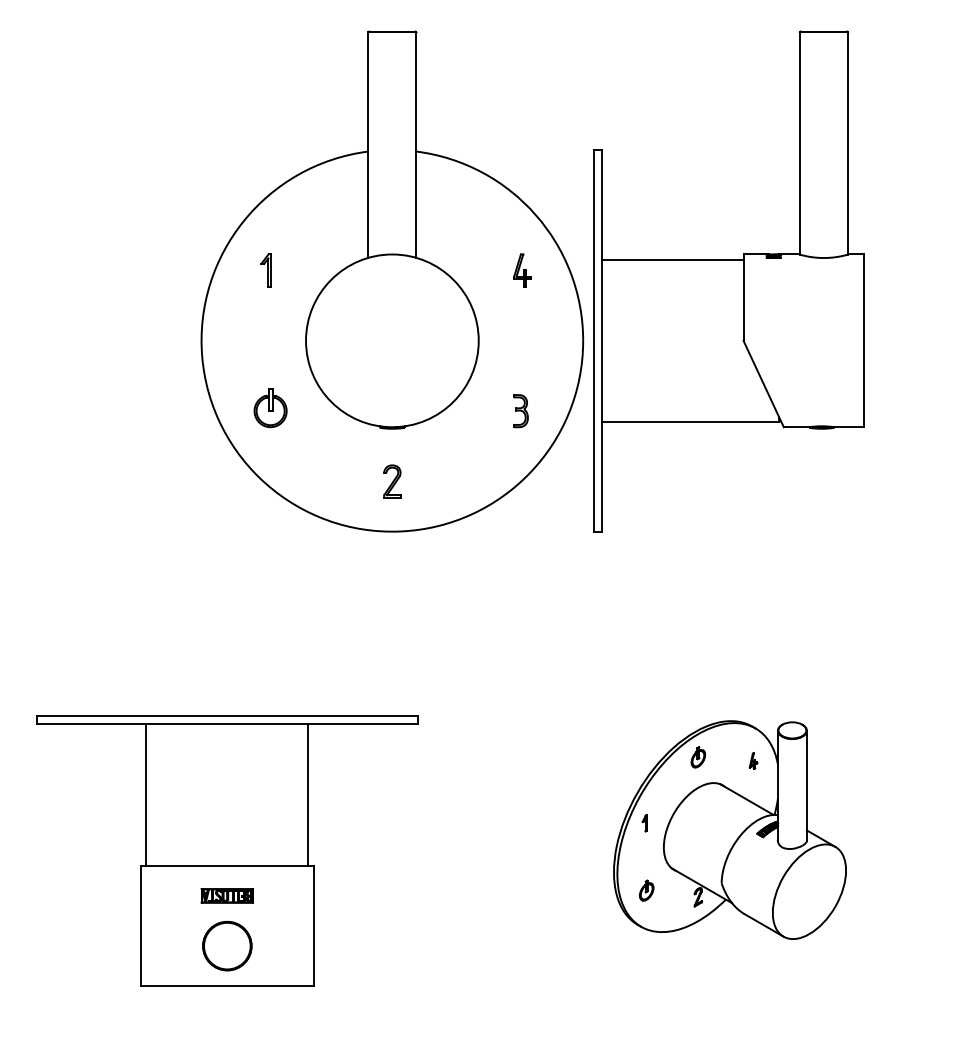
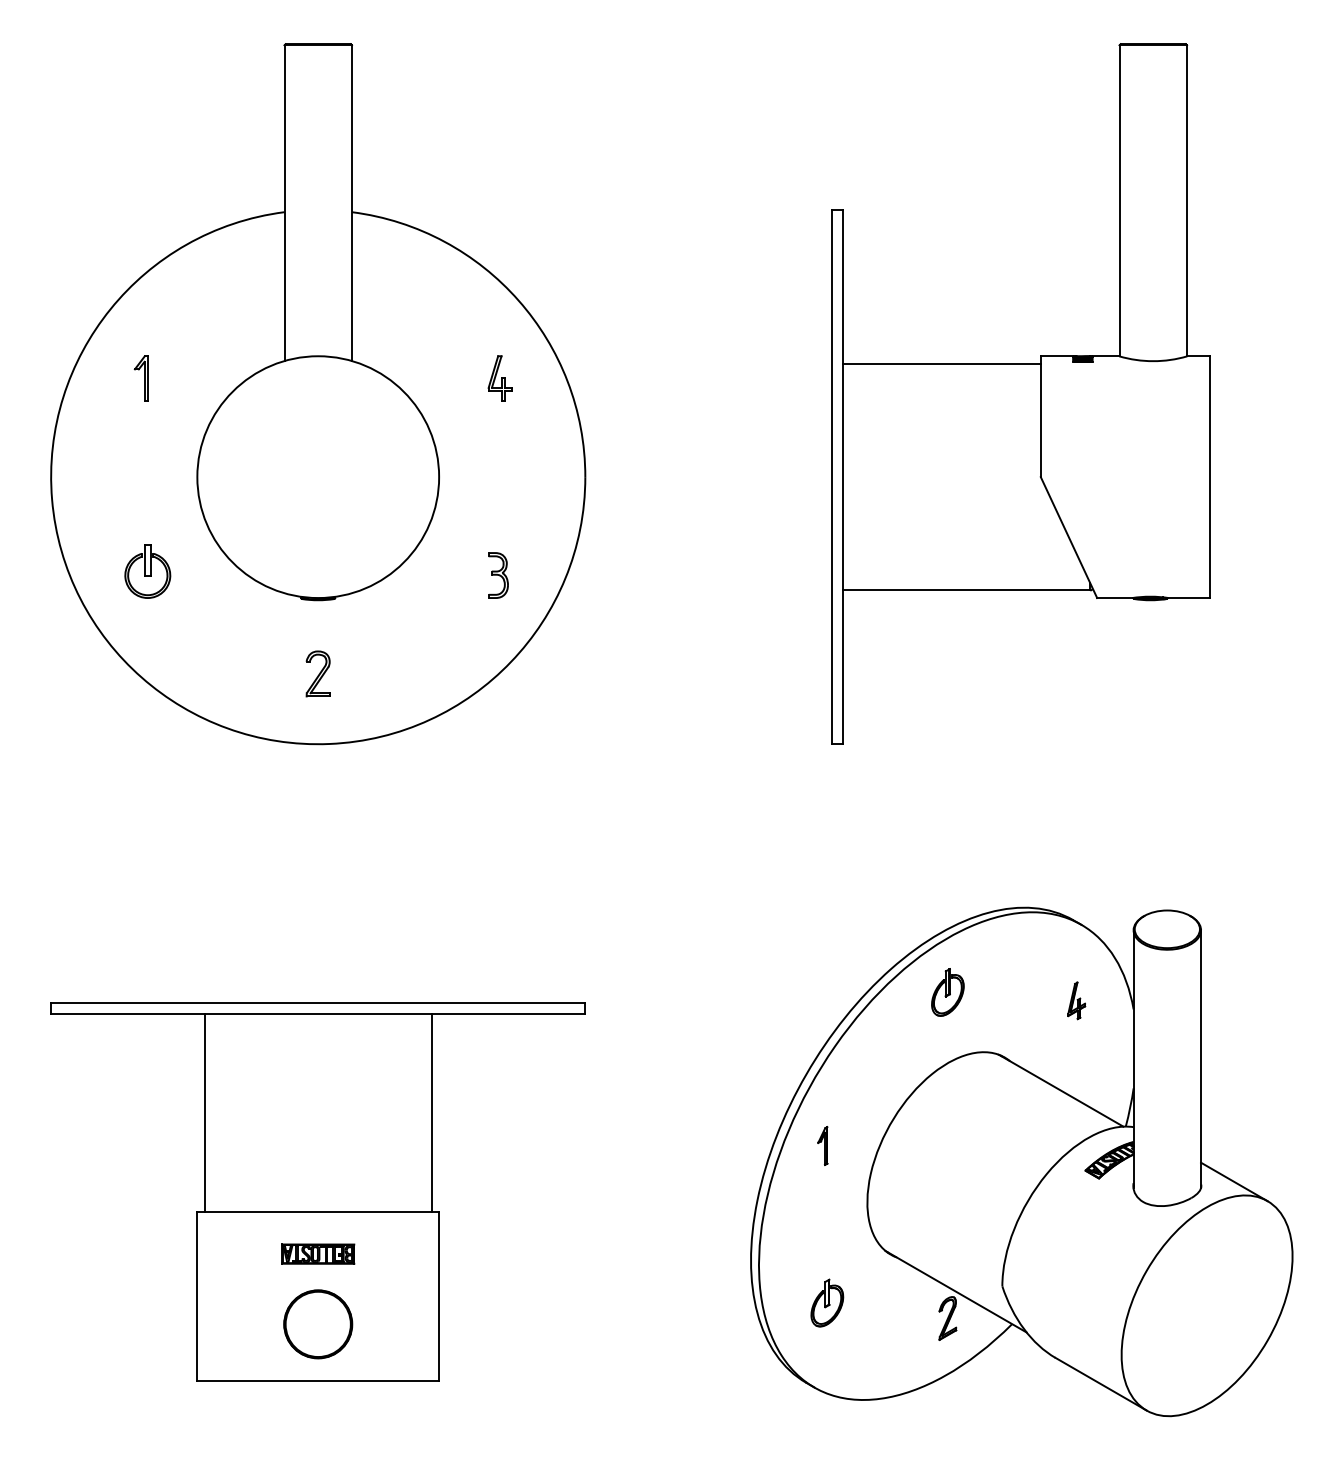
part: (392, 281) -> (318, 394), moved
part: (729, 829) -> (1021, 1161), size x1.67

